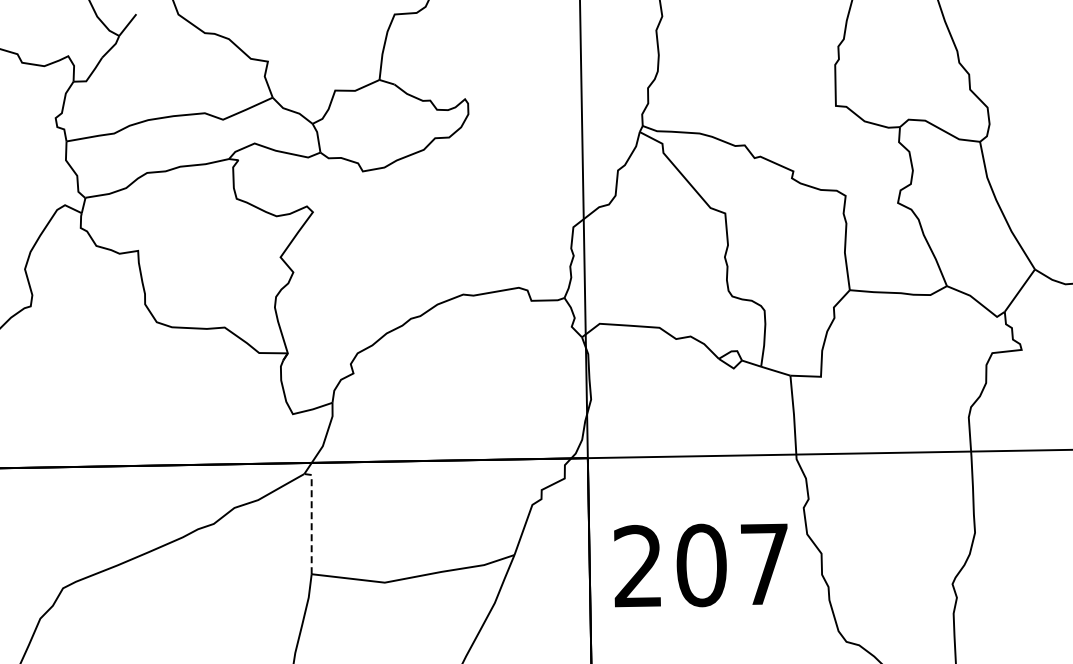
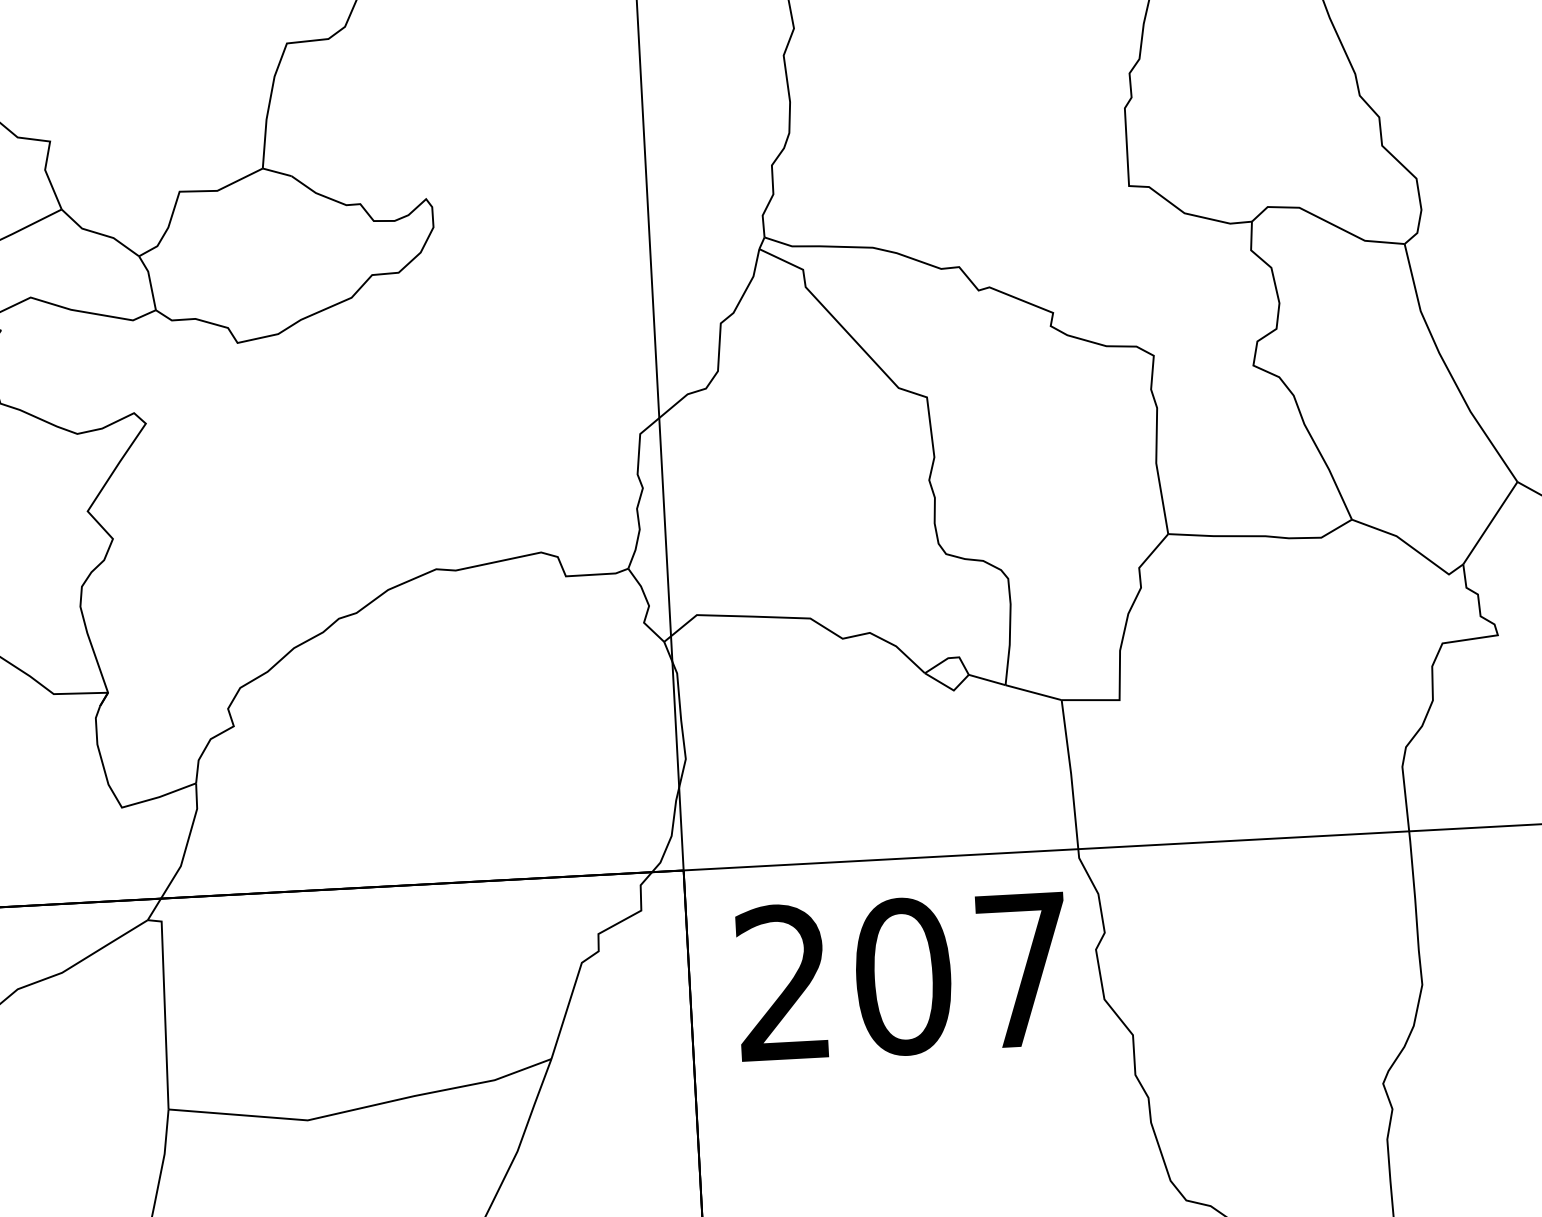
line: (311, 519) -> (164, 1005), dashed -> solid
text: (700, 565) -> (901, 976), moved

